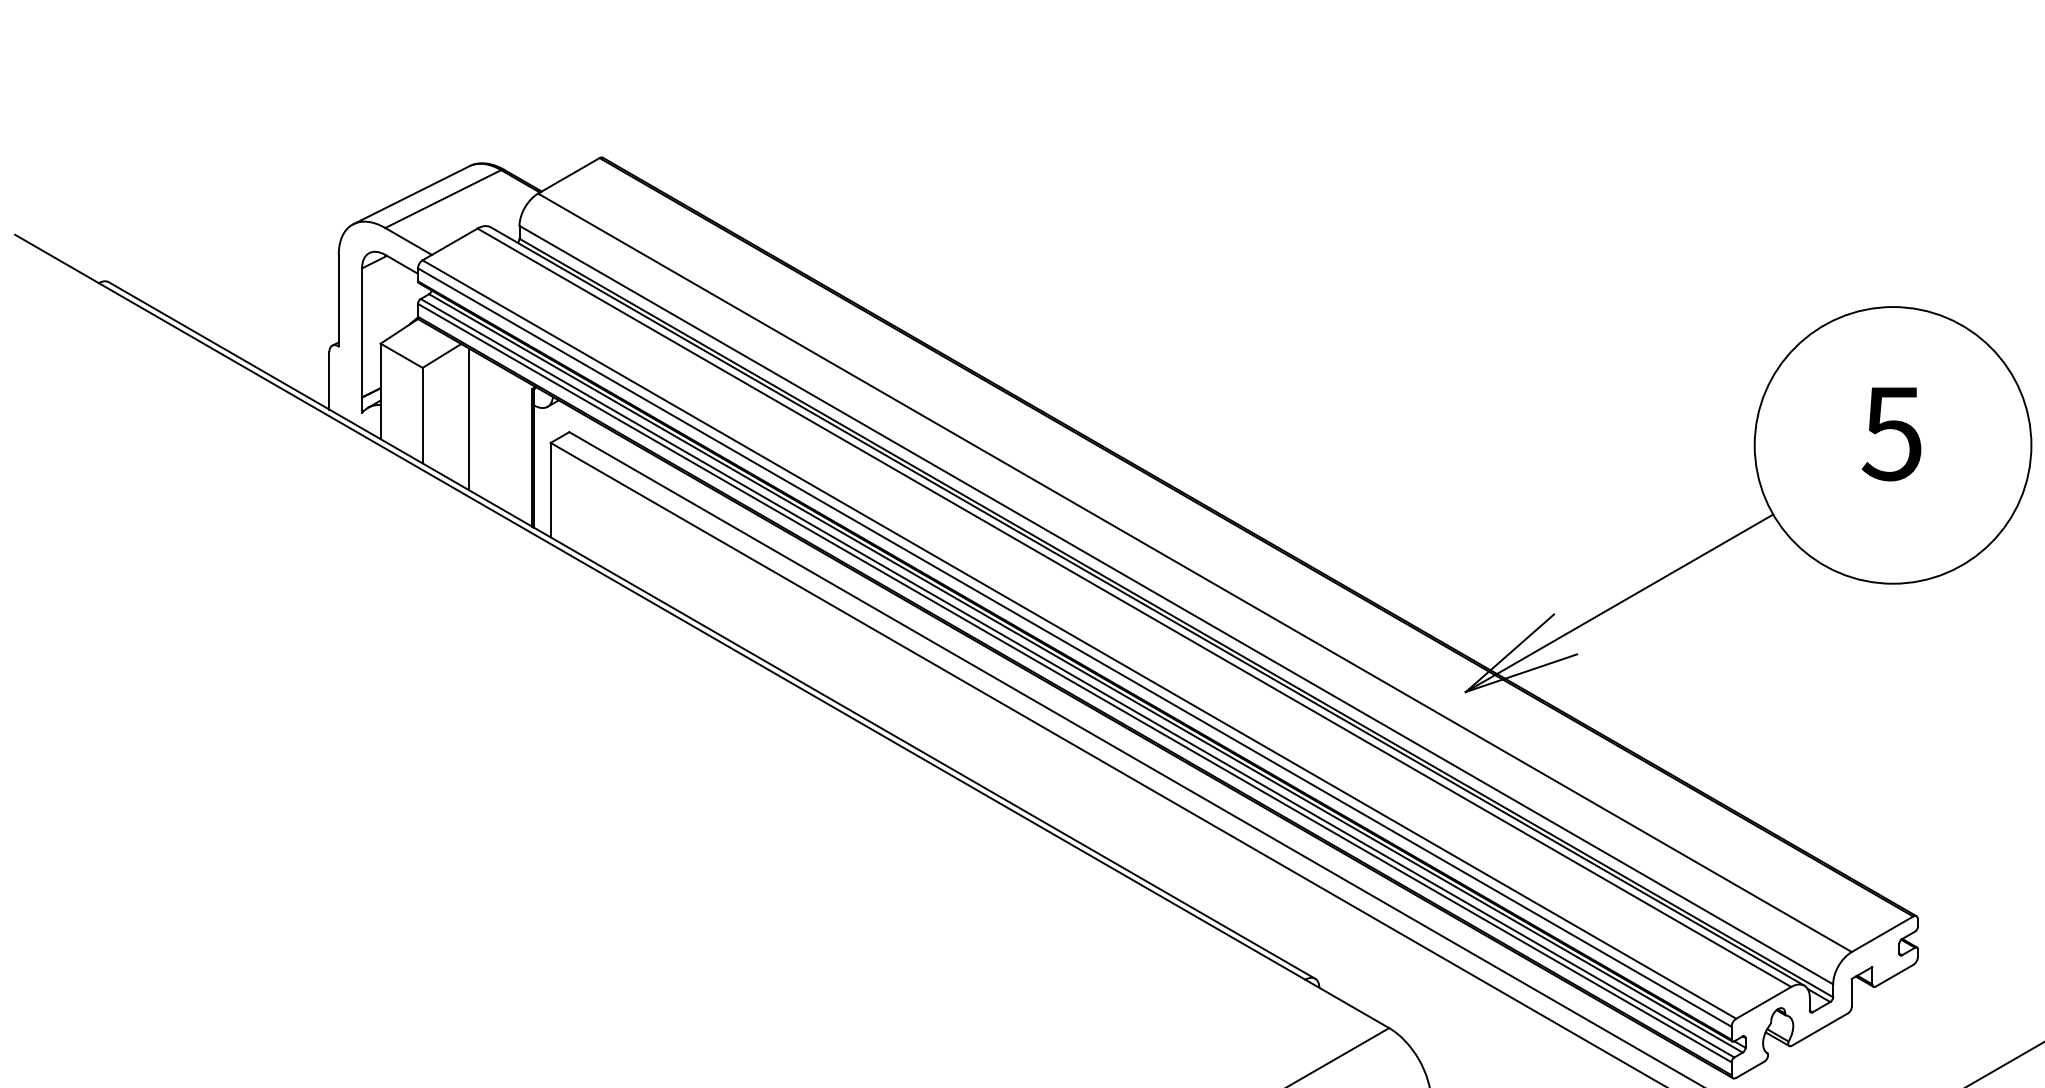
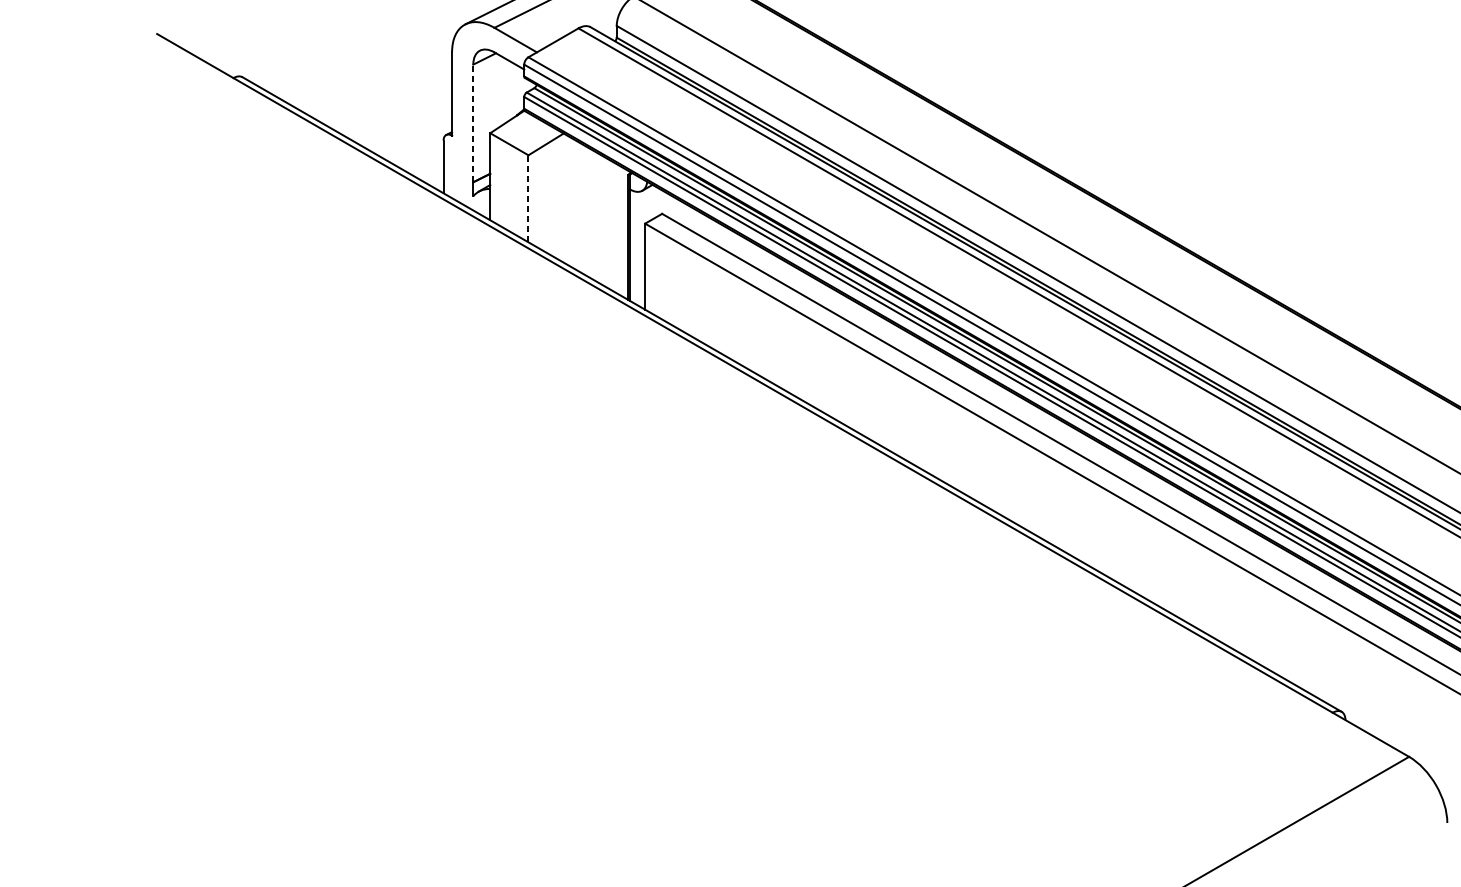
line: (362, 332) -> (473, 123), solid -> dashed
line: (422, 415) -> (528, 198), solid -> dashed
line: (469, 419) -> (571, 202), removed

